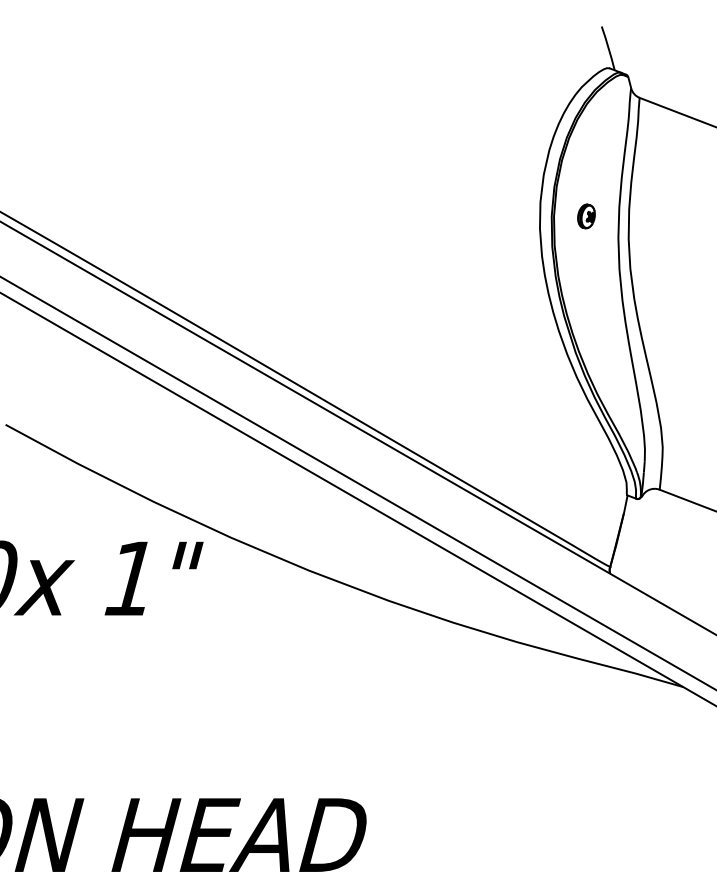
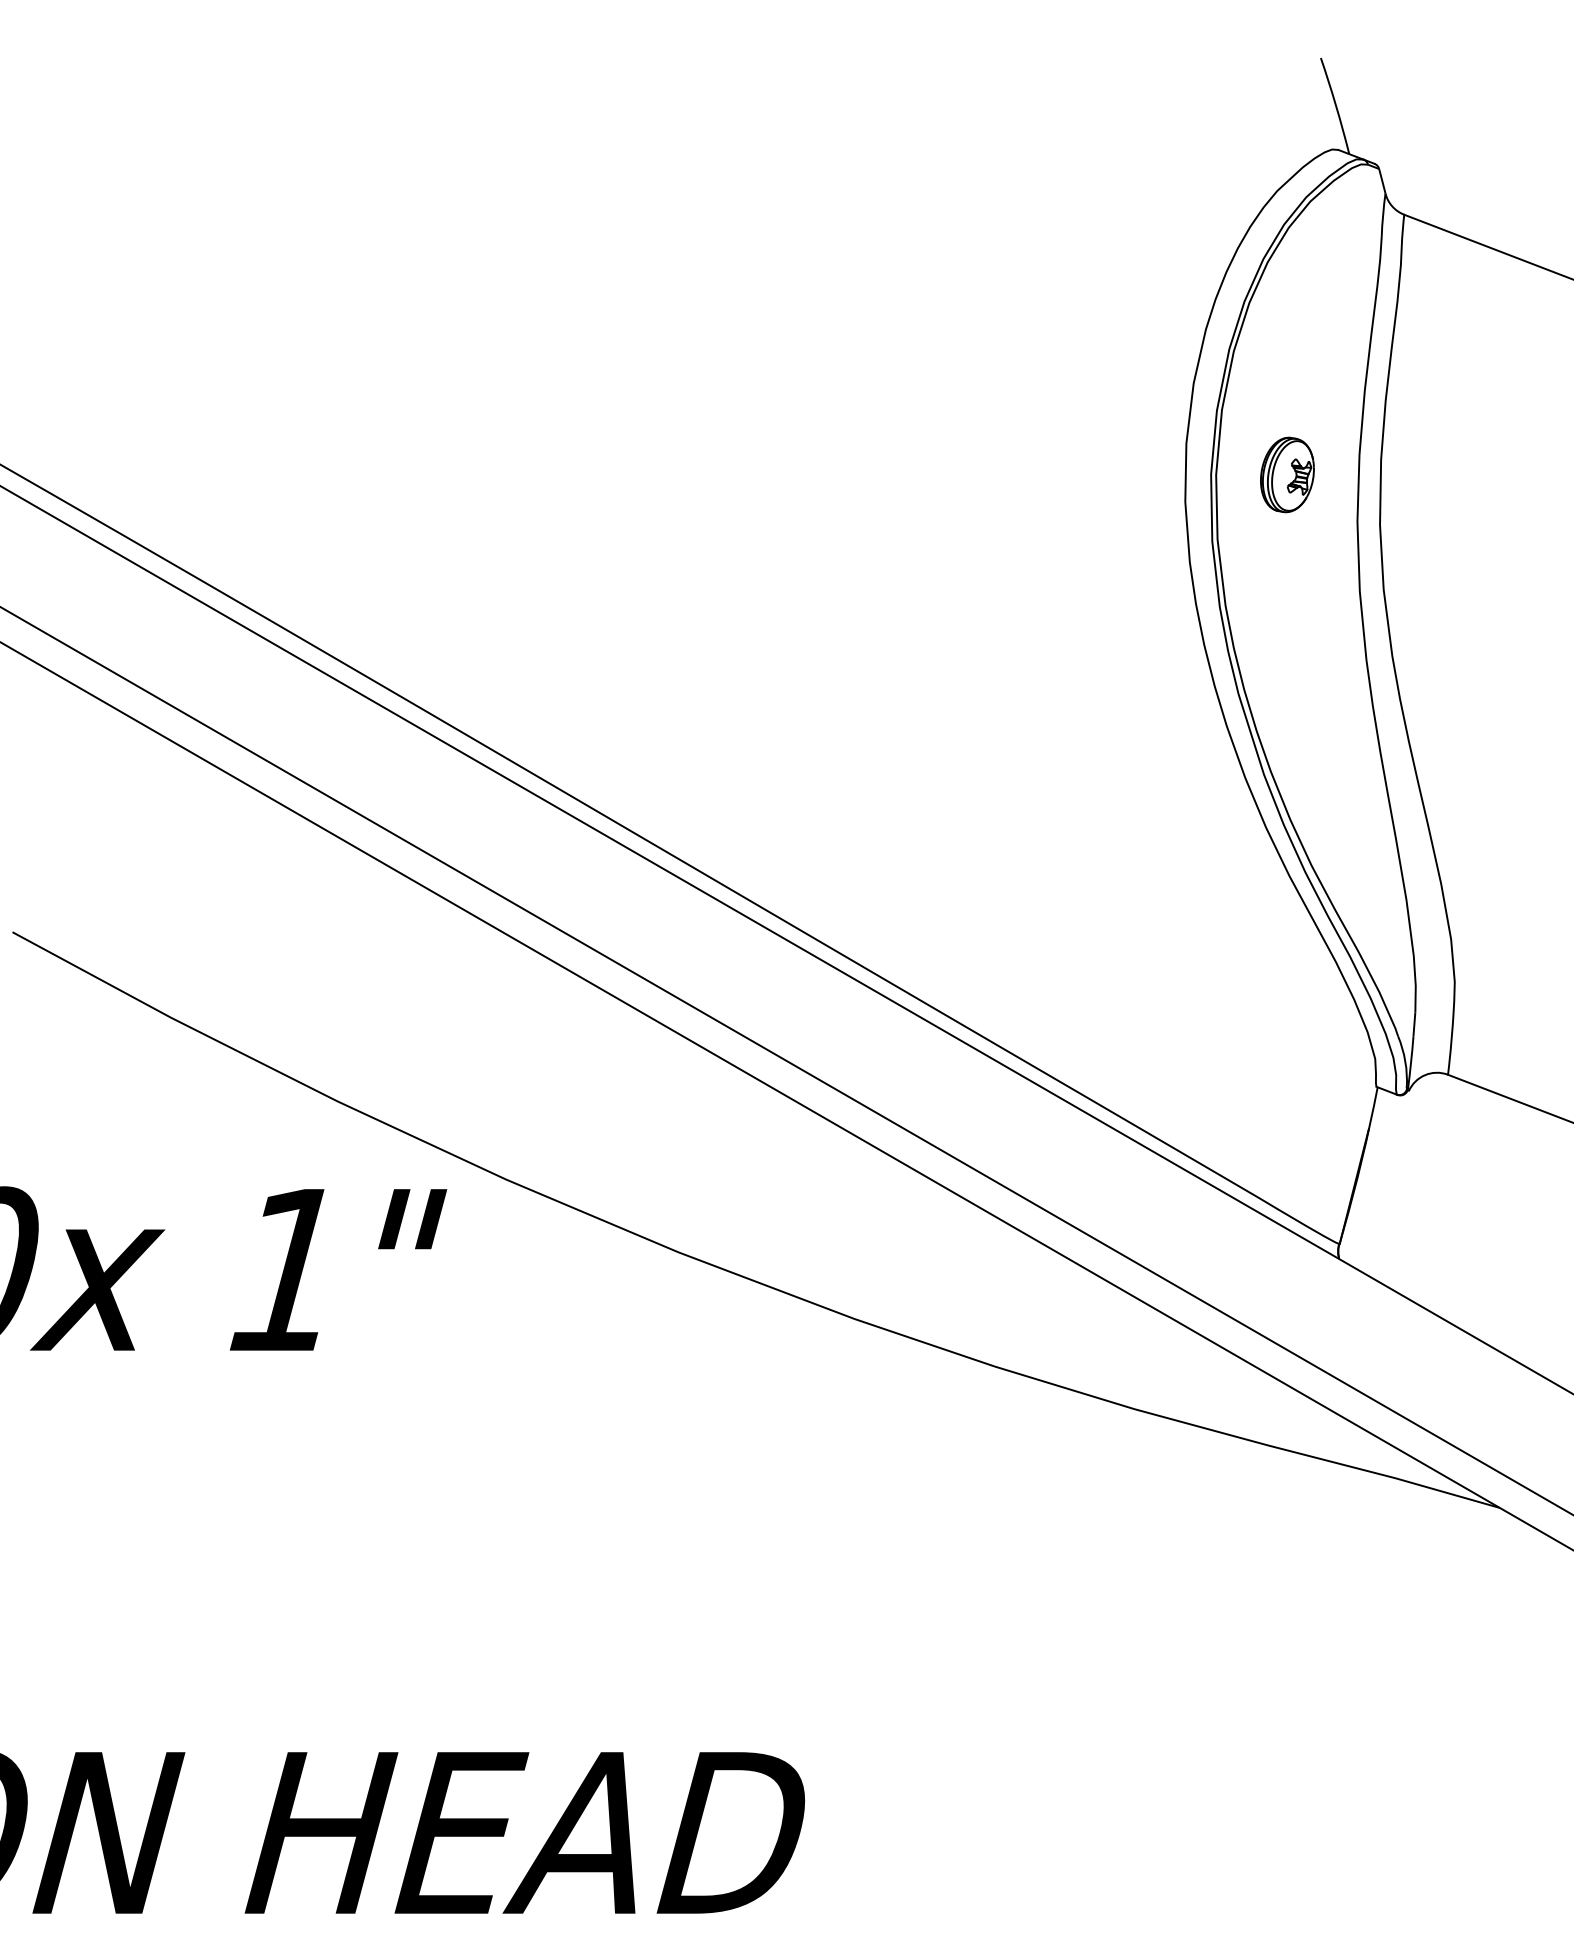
part: (586, 216) -> (1287, 475), size x1.43

